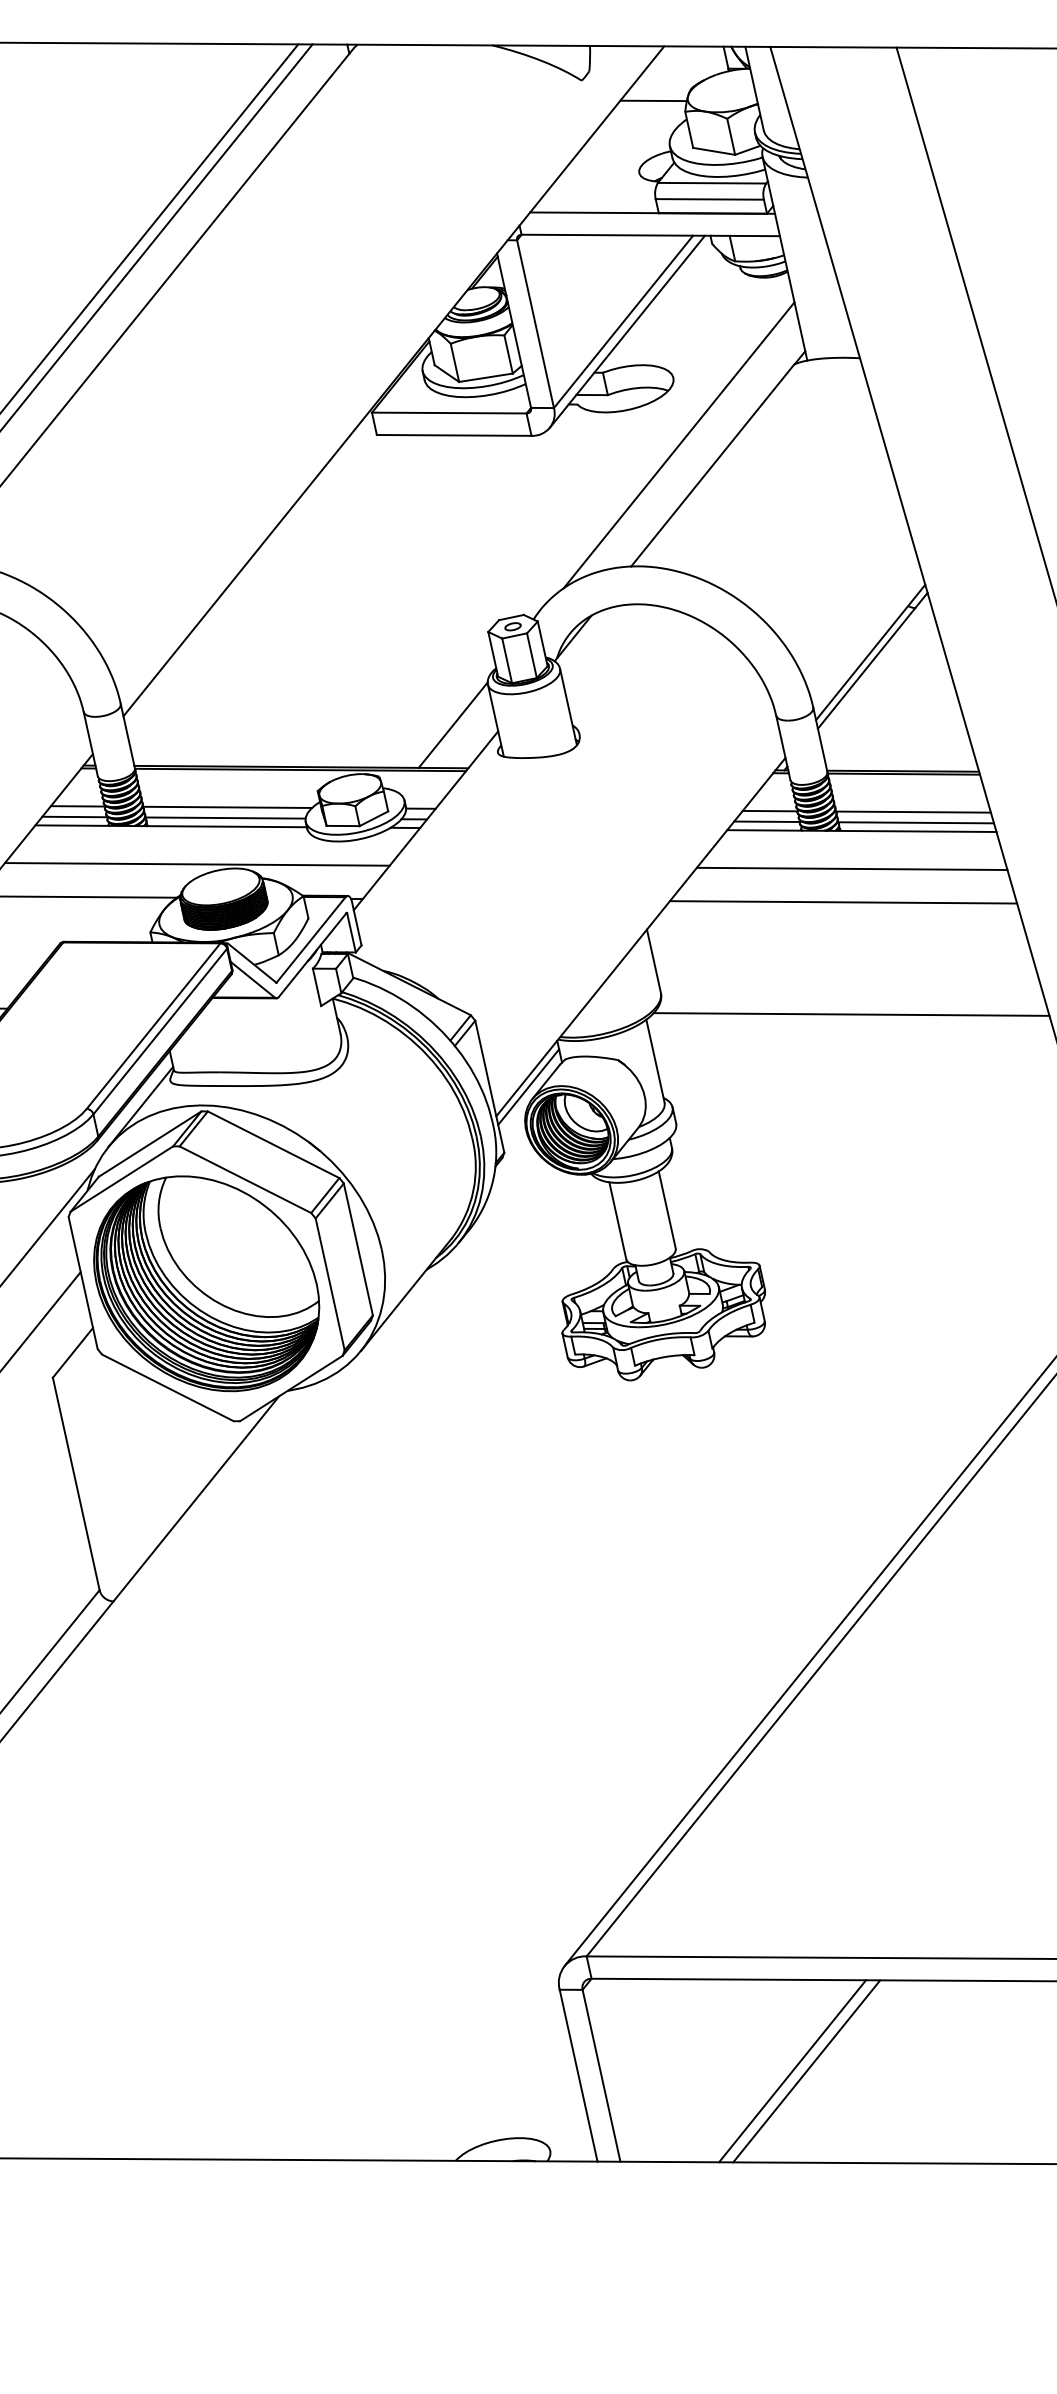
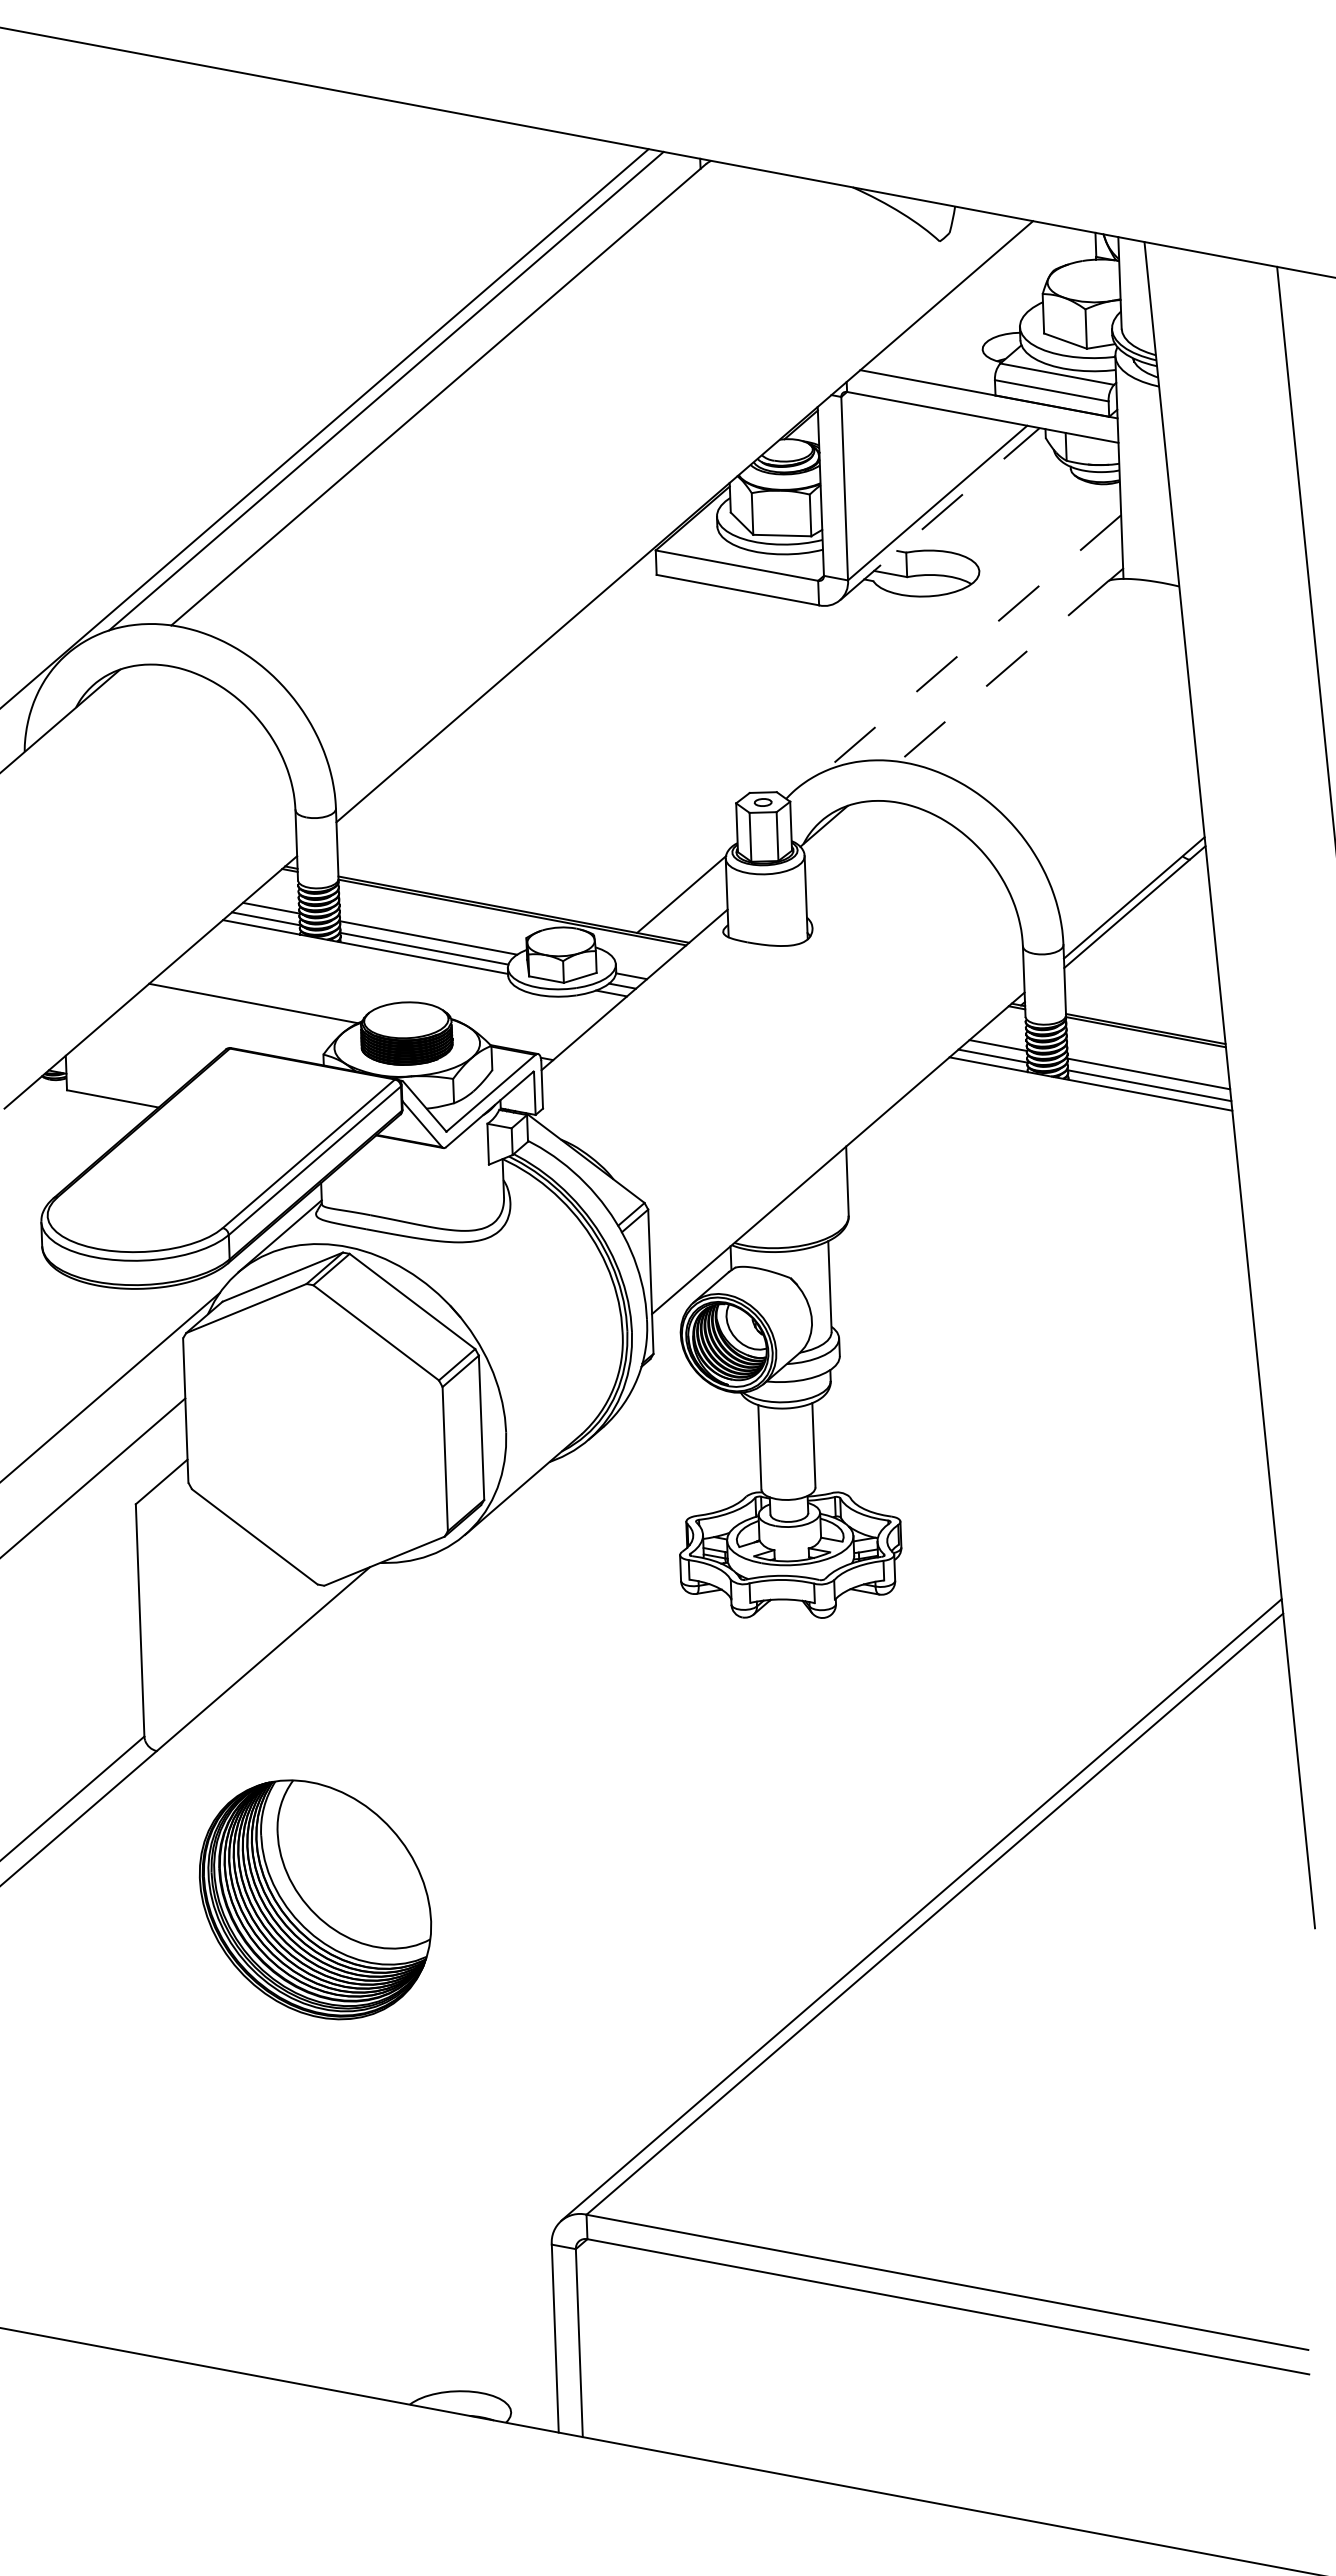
line: (653, 100) -> (1011, 276), removed
line: (627, 332) -> (939, 514), solid -> dashed
line: (679, 445) -> (972, 643), solid -> dashed
line: (712, 465) -> (1003, 671), solid -> dashed
line: (196, 863) -> (385, 991), removed
line: (852, 868) -> (1073, 1121), removed
line: (843, 902) -> (1057, 1155), removed
line: (850, 1014) -> (1044, 1274), removed
line: (528, 1087) -> (691, 1289), removed
part: (206, 1283) -> (315, 1899), moved
line: (791, 2071) -> (780, 2374), removed
line: (806, 2071) -> (795, 2377), removed

